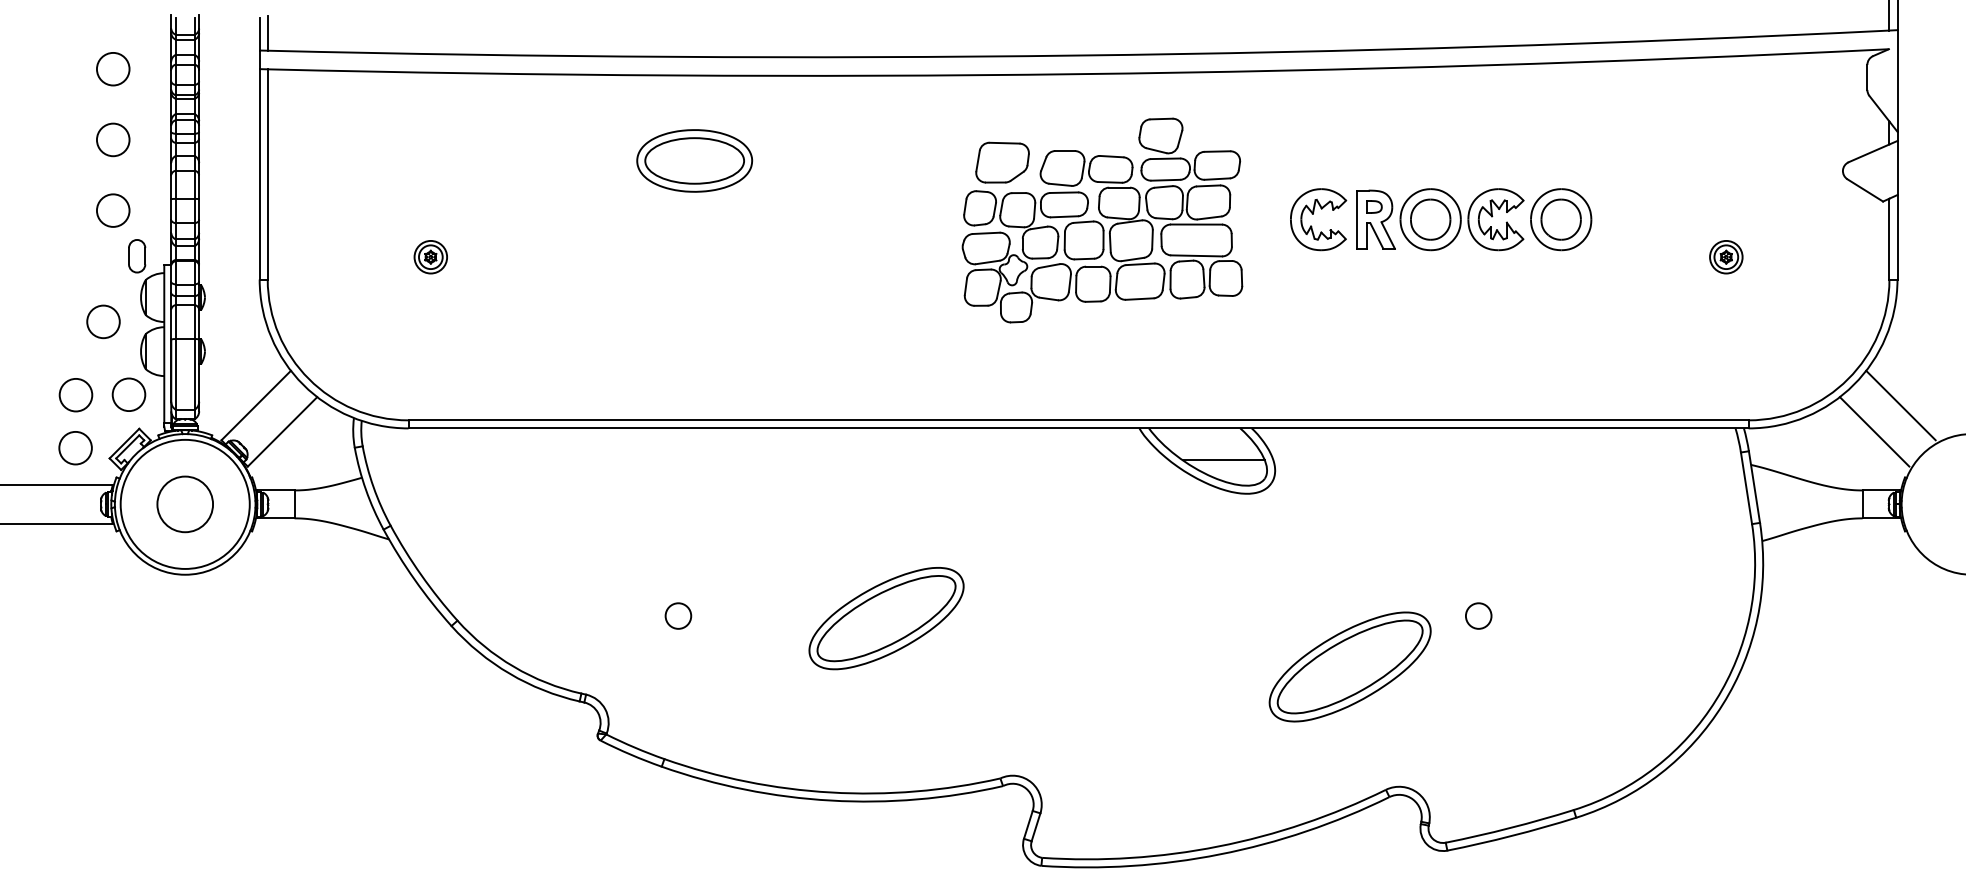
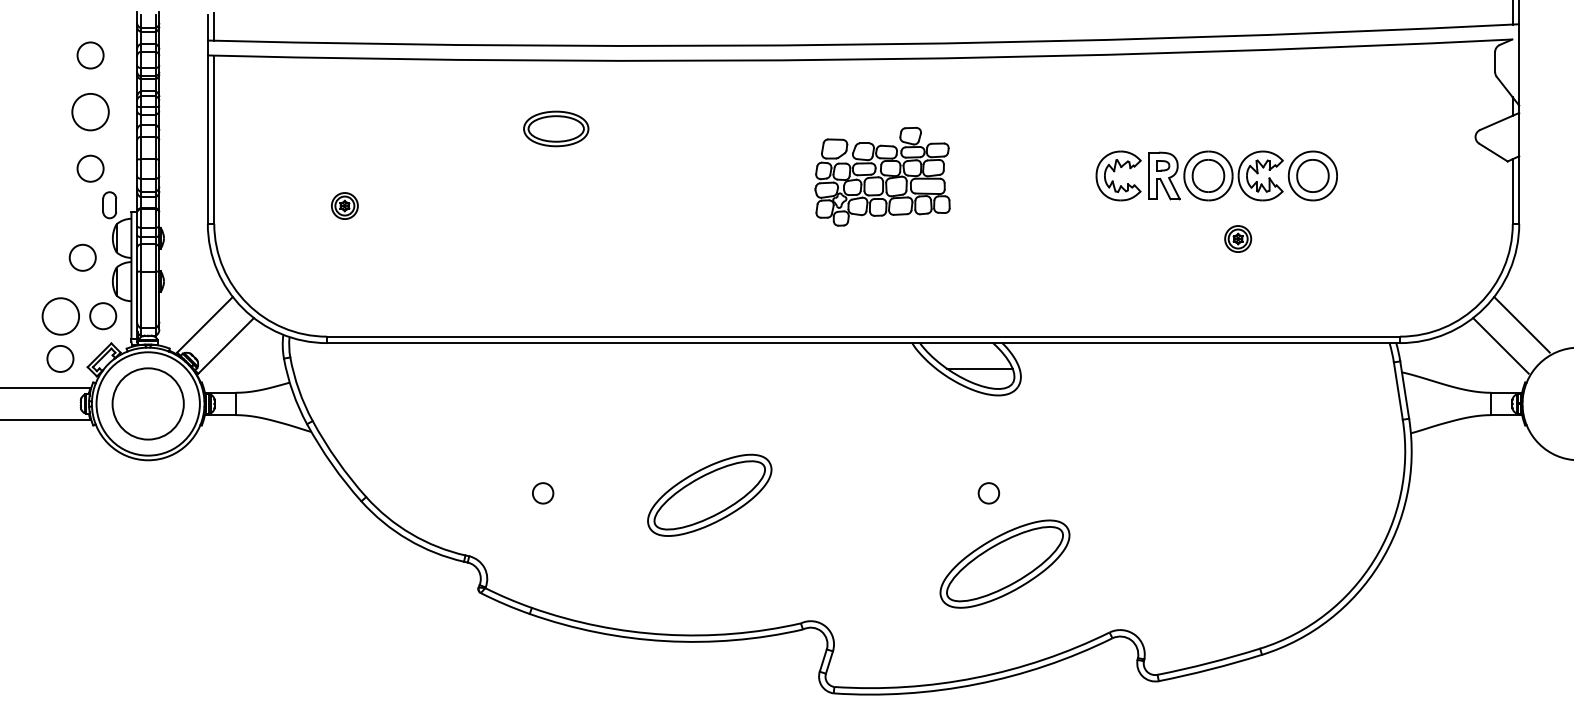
circle: (113, 140) -> (90, 112), size x1.4
part: (695, 160) -> (556, 128), size x0.7
part: (1440, 219) -> (1216, 175), moved
part: (1102, 220) -> (882, 176), size x0.6
part: (1726, 256) -> (1238, 238), moved
circle: (75, 395) -> (60, 316), size x1.4
circle: (184, 503) -> (147, 403), size x1.6
circle: (1478, 616) -> (988, 493), moved
part: (1349, 666) -> (1004, 563), moved

